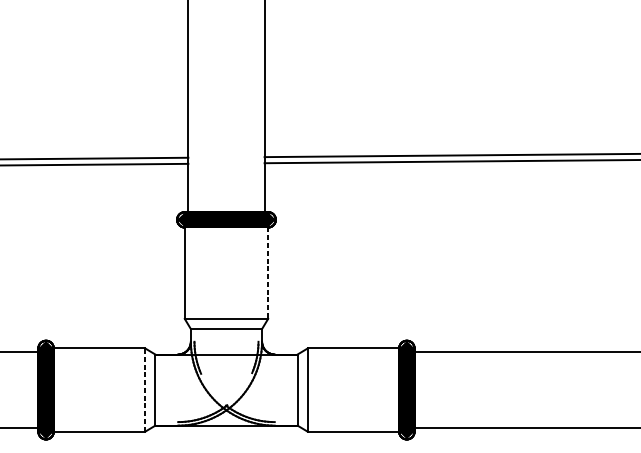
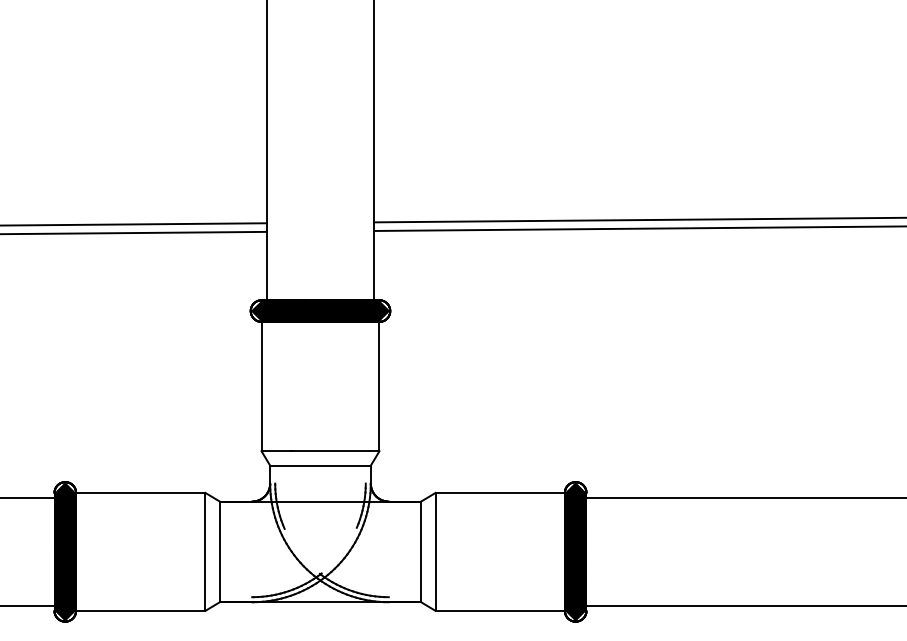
line: (268, 273) -> (379, 386), dashed -> solid
line: (145, 389) -> (205, 551), dashed -> solid

